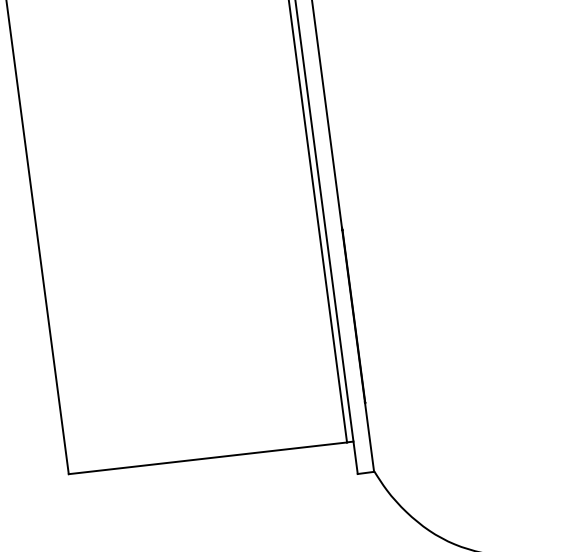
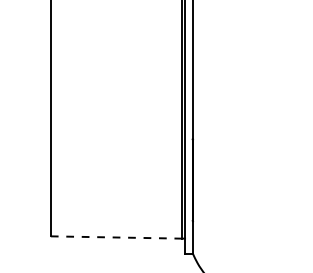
line: (208, 458) -> (116, 237), solid -> dashed

